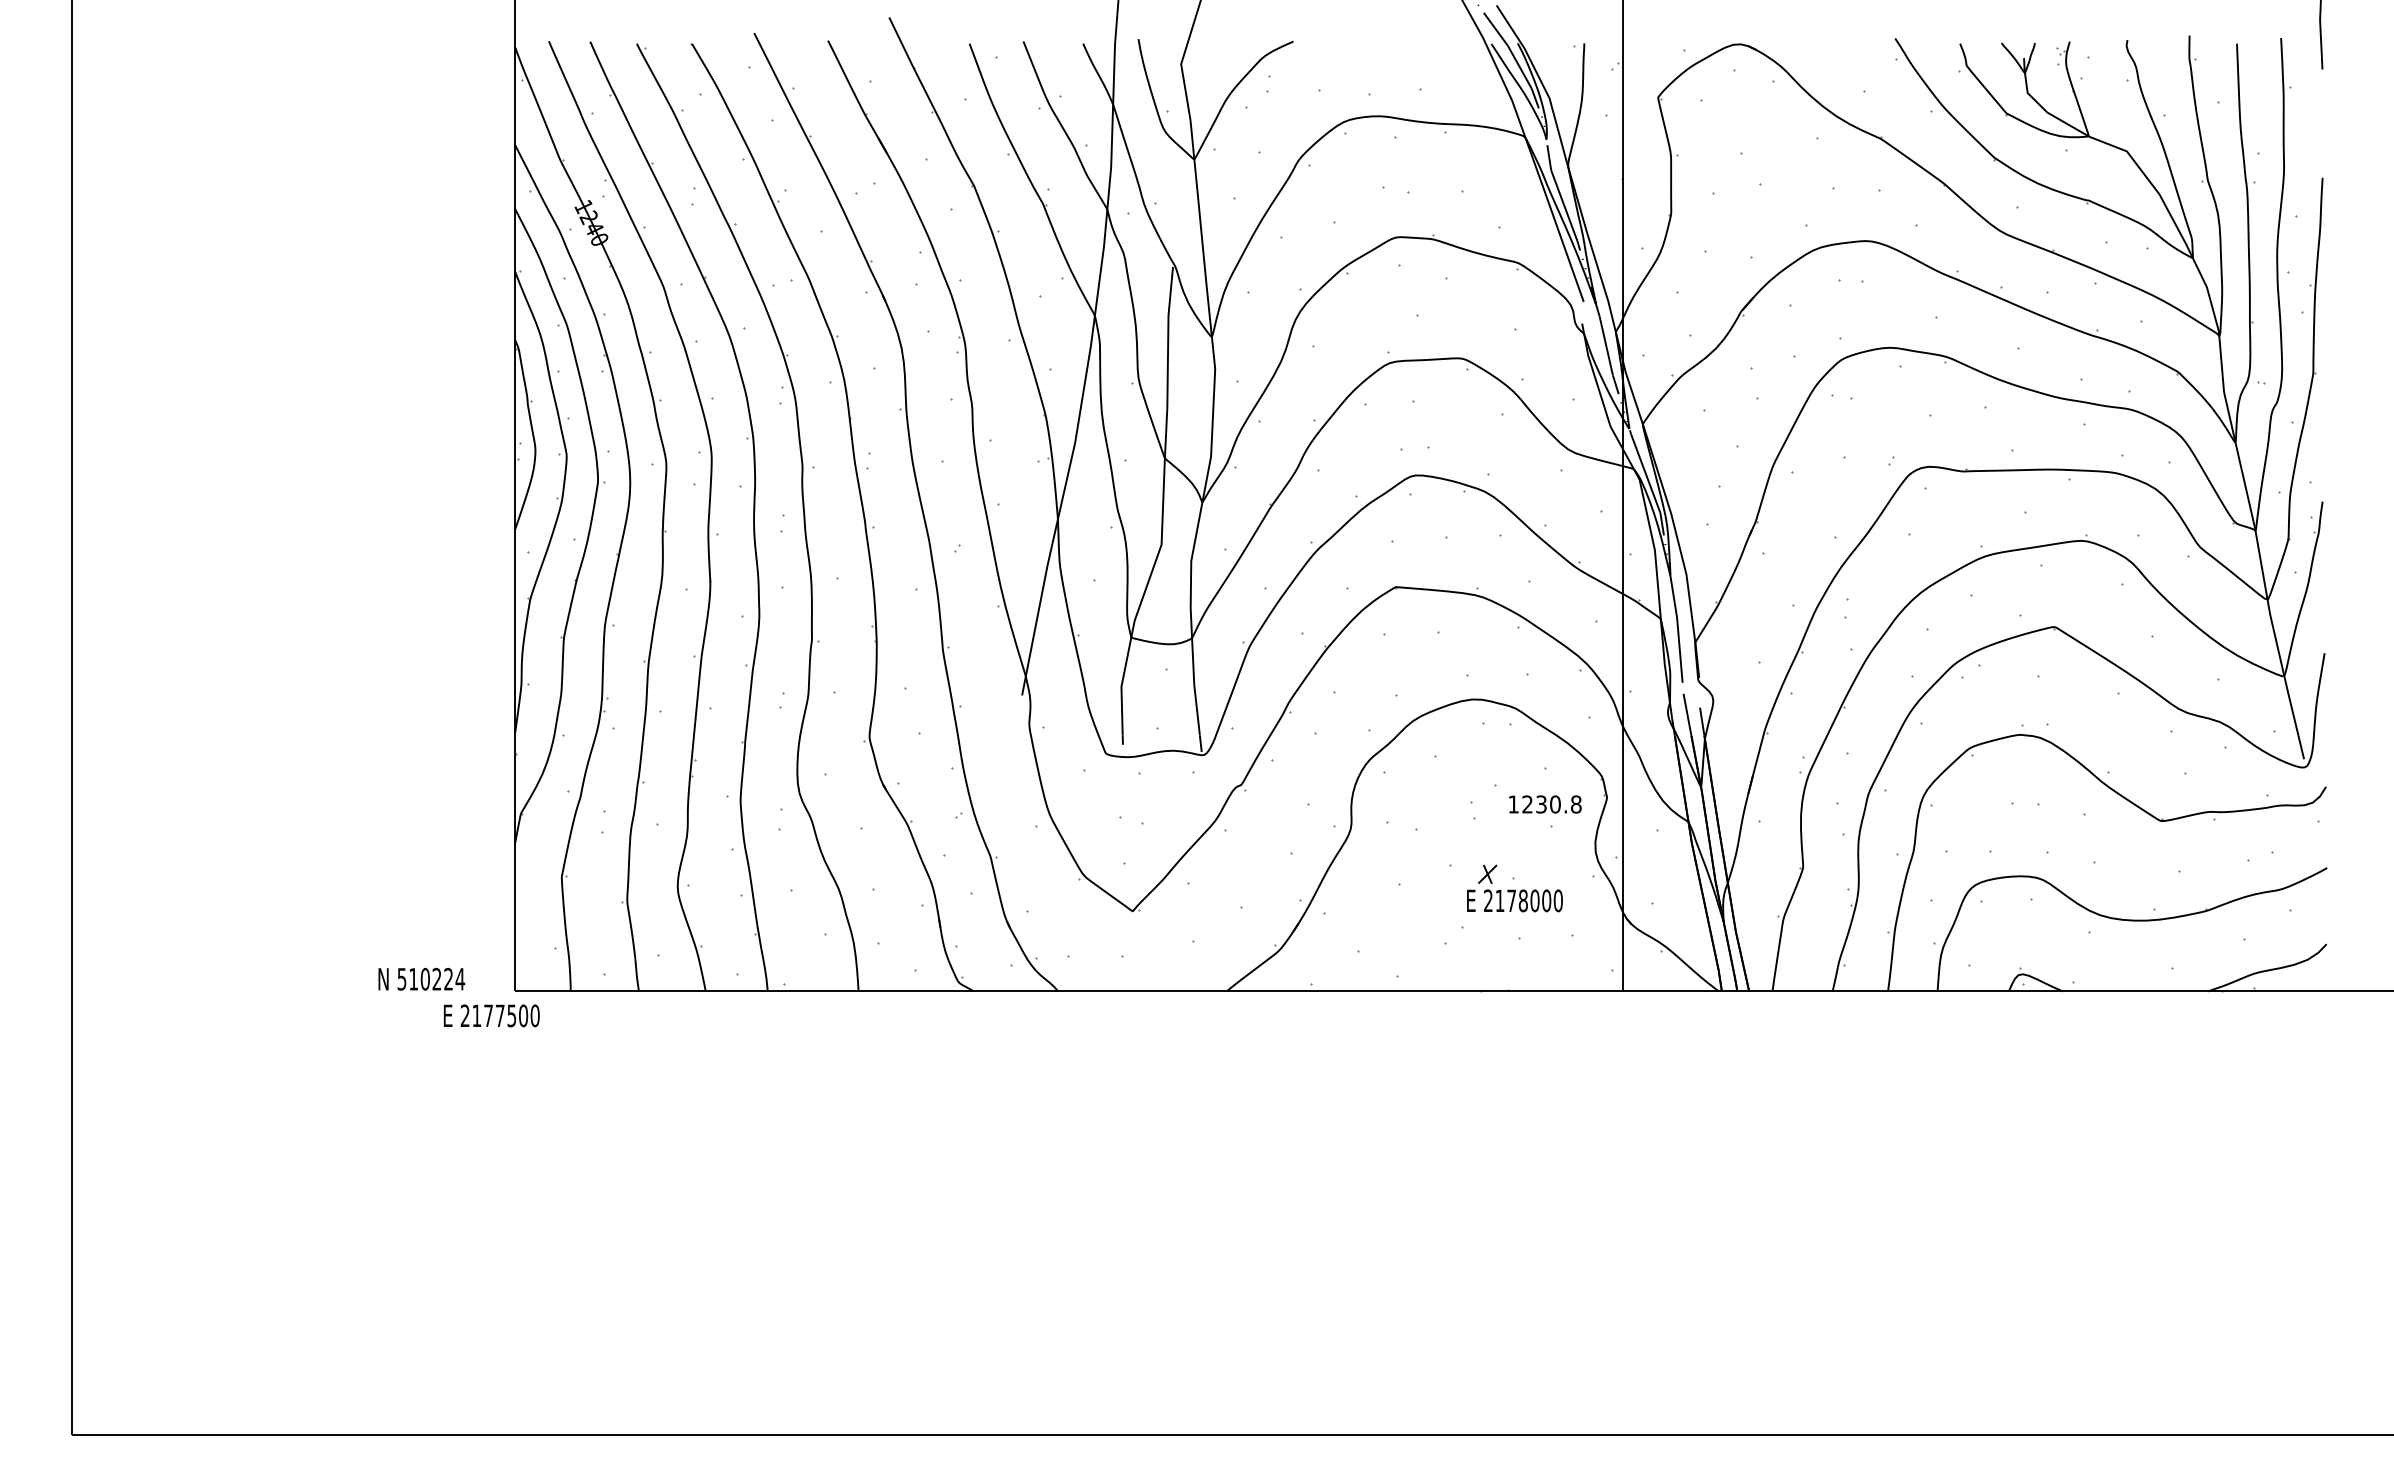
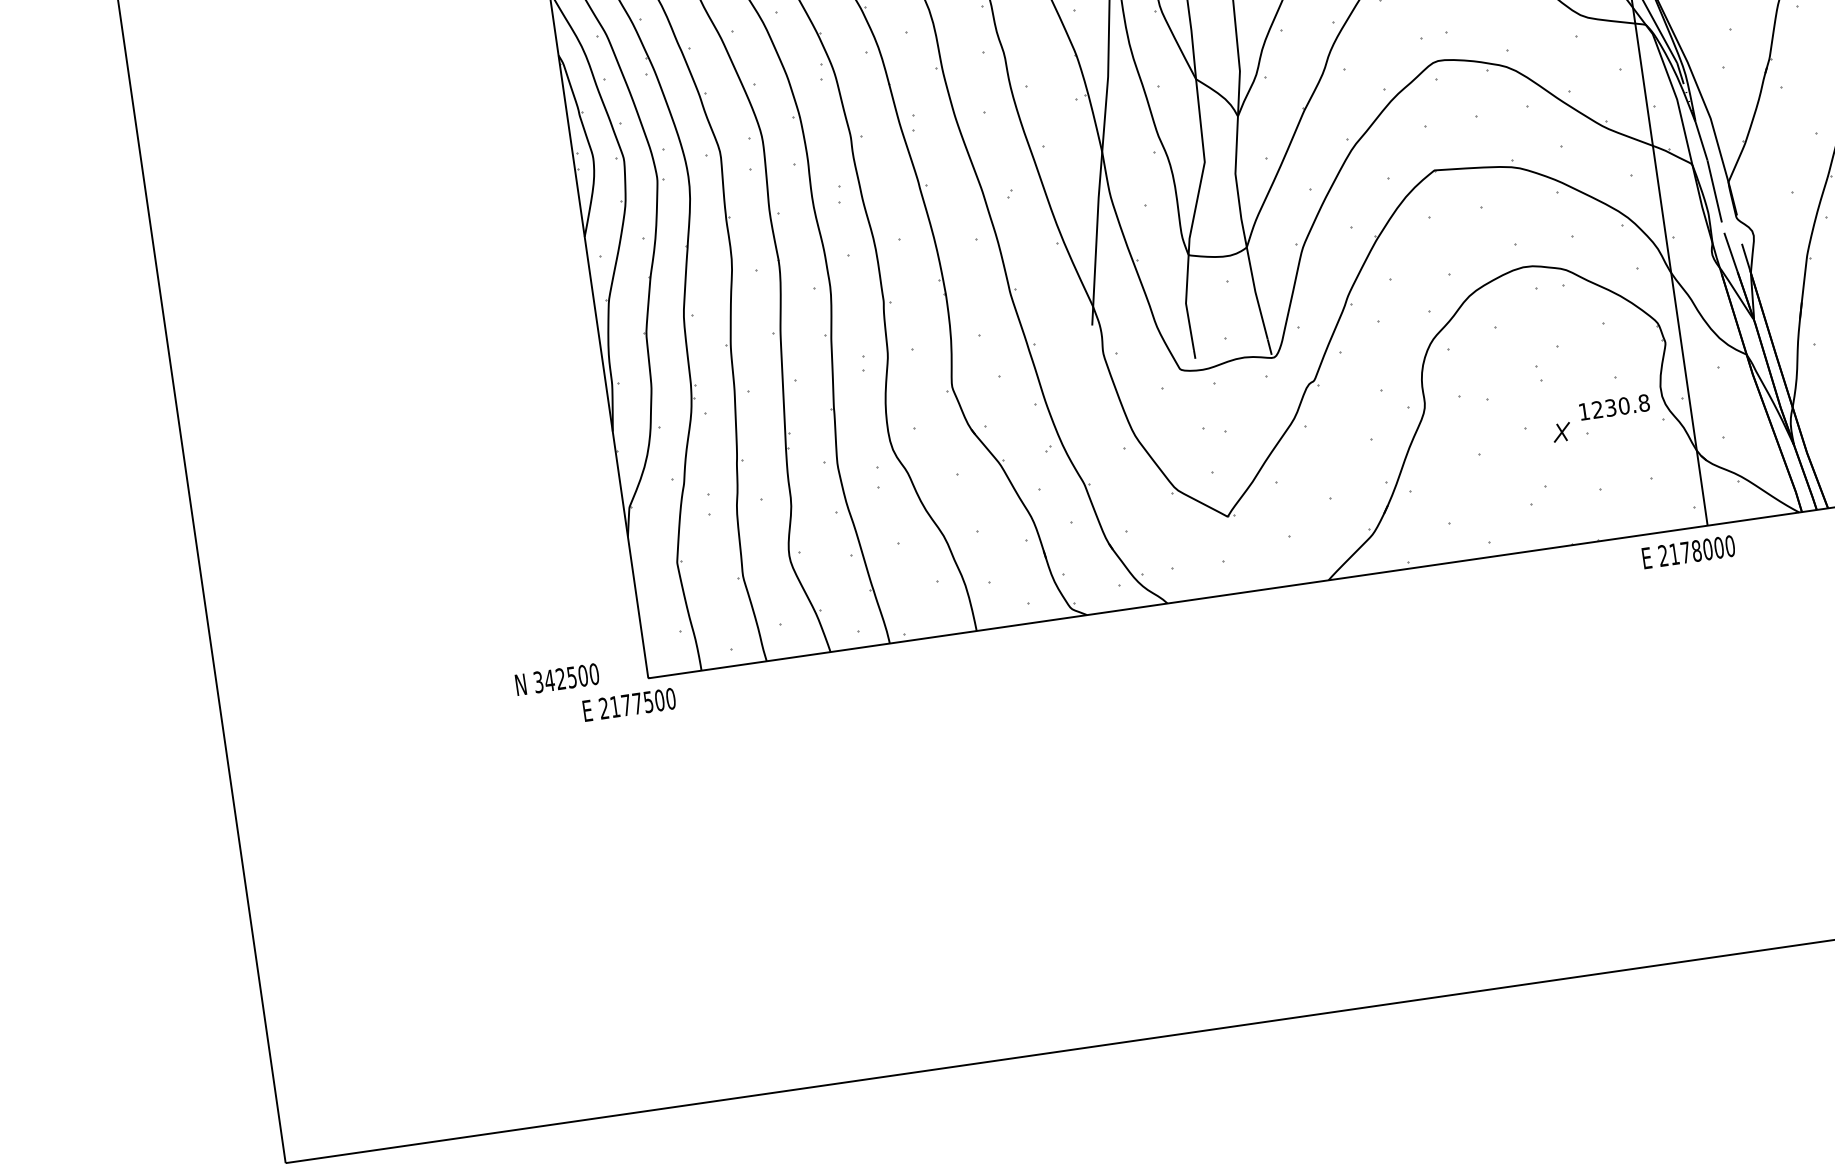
text: (1545, 804) -> (1614, 407), moved
text: (1514, 900) -> (1688, 551), moved
text: (431, 978) -> (566, 677), 510224 -> 342500

